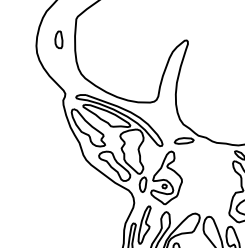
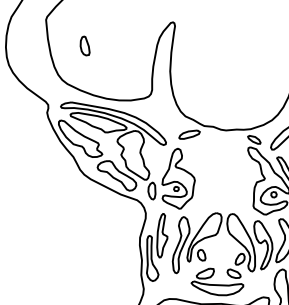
part: (58, 39) -> (84, 45), moved

